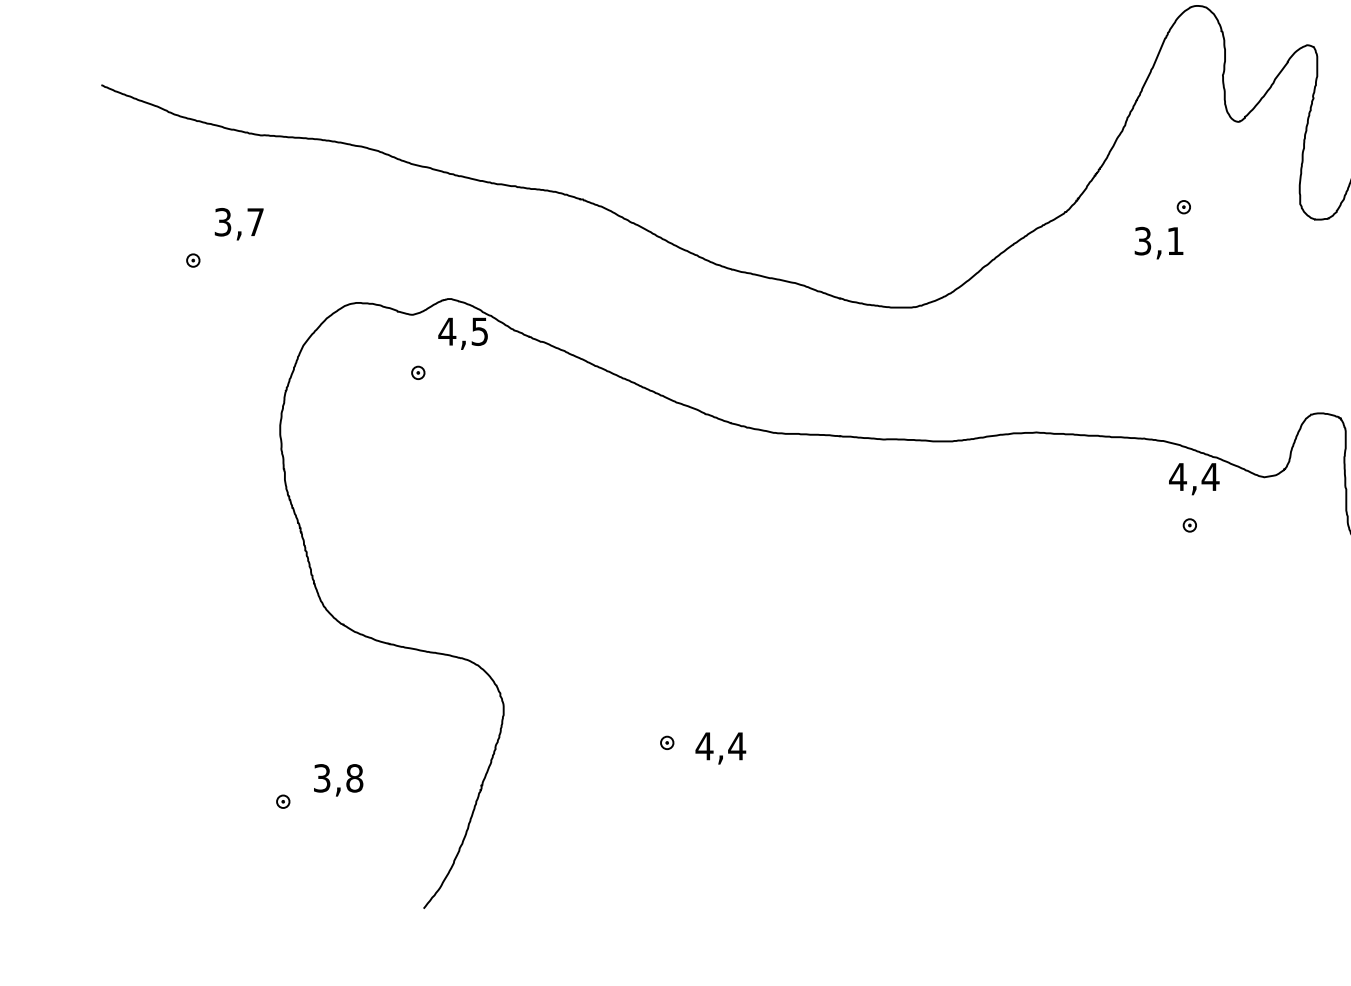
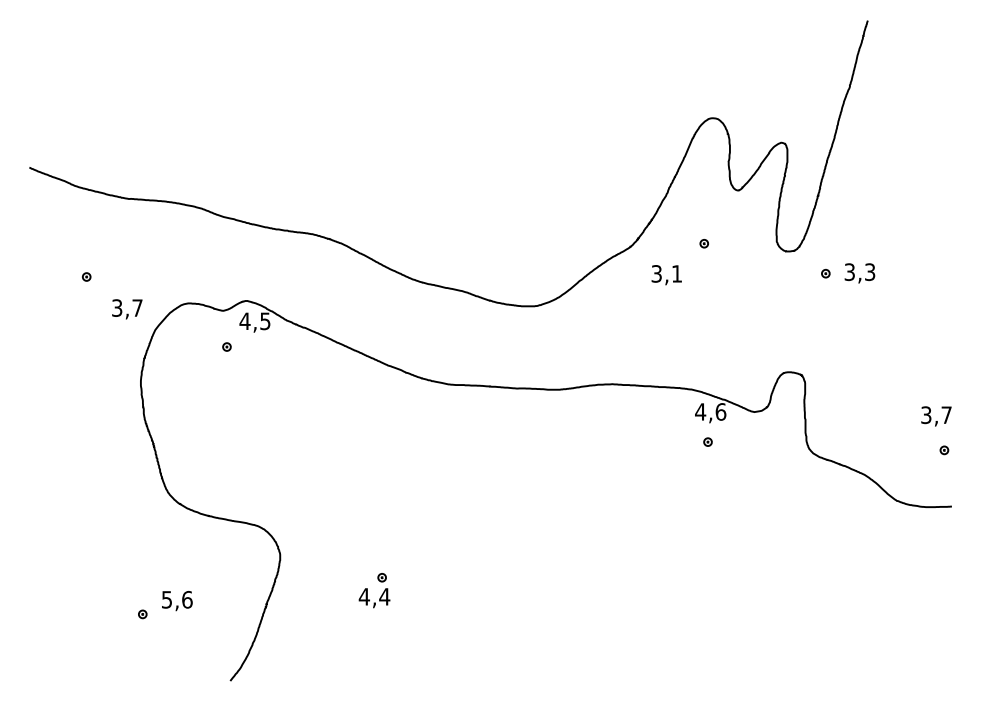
text: (239, 224) -> (127, 309), moved
text: (1158, 243) -> (666, 275), moved
text: (1209, 476) -> (720, 411), 4,4 -> 4,6
text: (720, 748) -> (374, 598), moved
text: (338, 777) -> (177, 599), 3,8 -> 5,6

